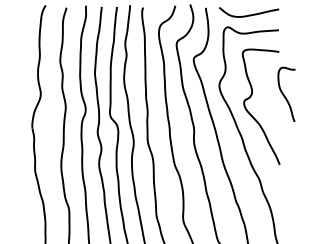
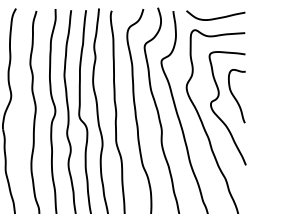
curve: (284, 94) -> (234, 96), moved

